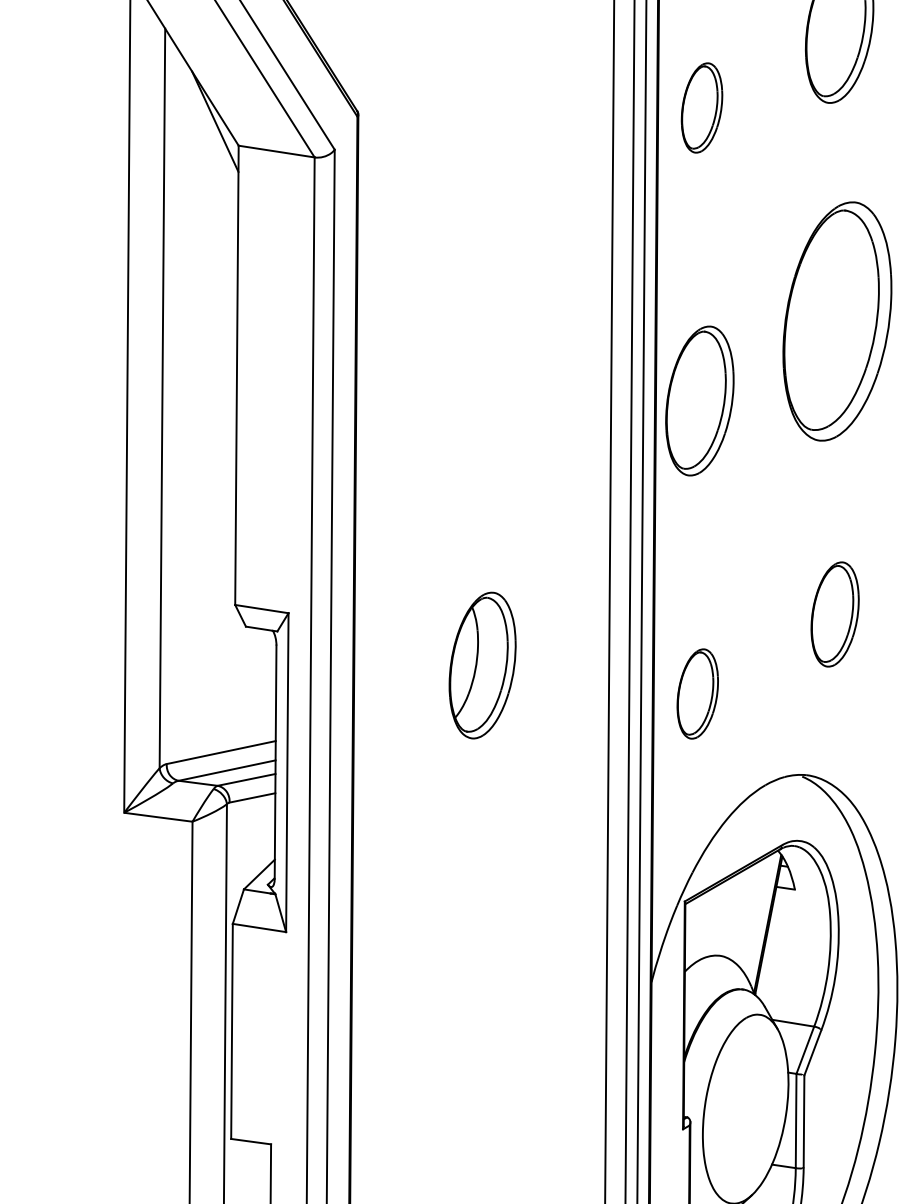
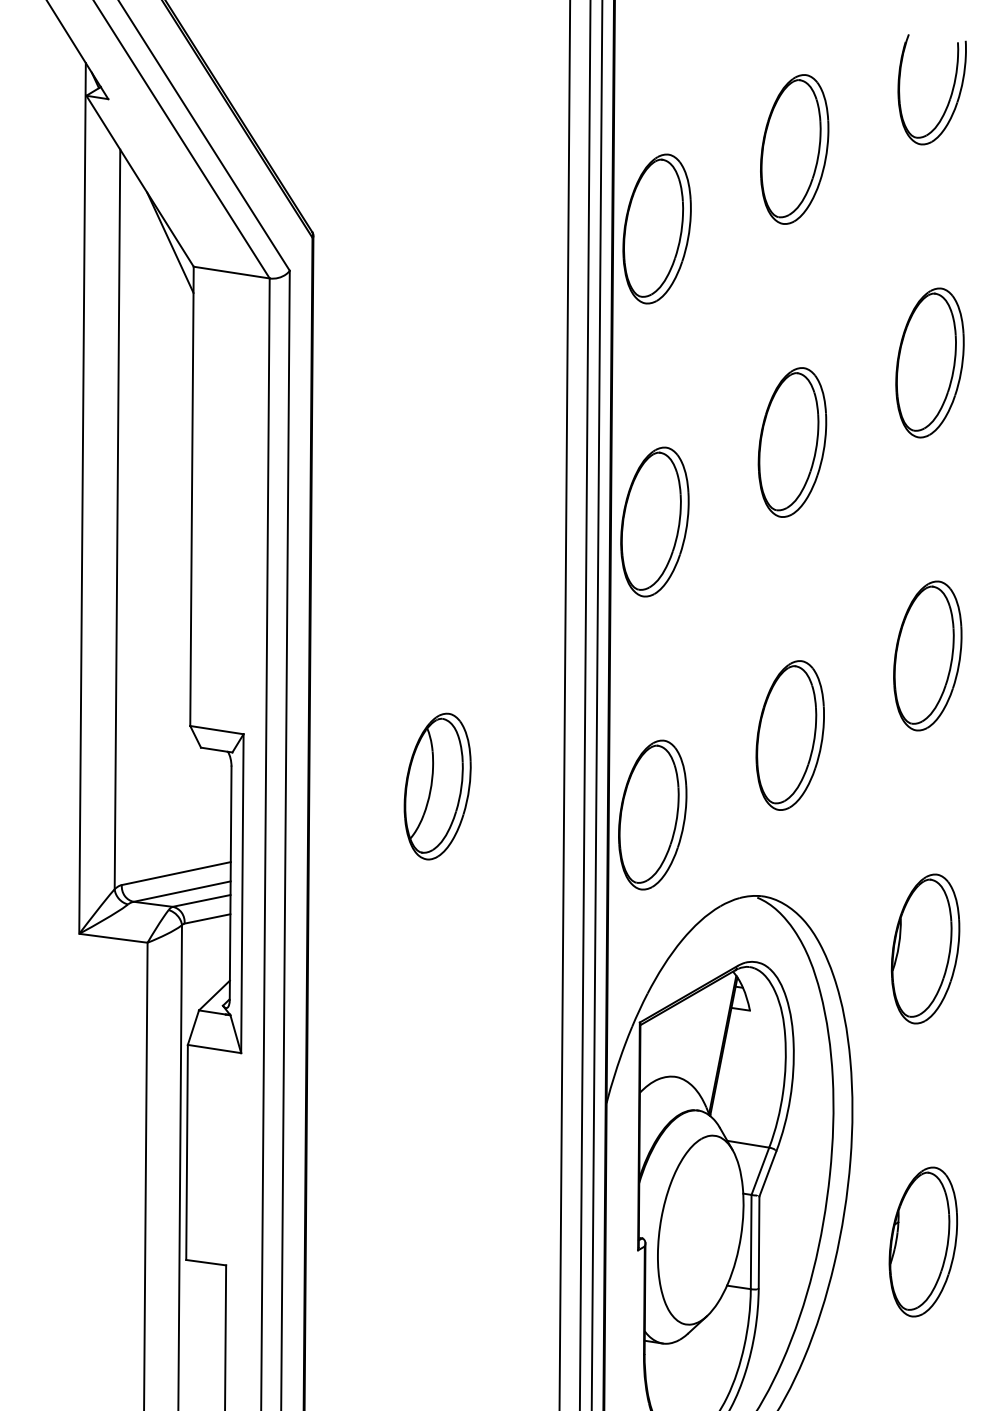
part: (701, 107) -> (656, 228), size x1.67
part: (837, 321) -> (792, 442), size x0.62
part: (834, 614) -> (789, 735), size x1.43
part: (697, 693) -> (652, 814), size x1.67

